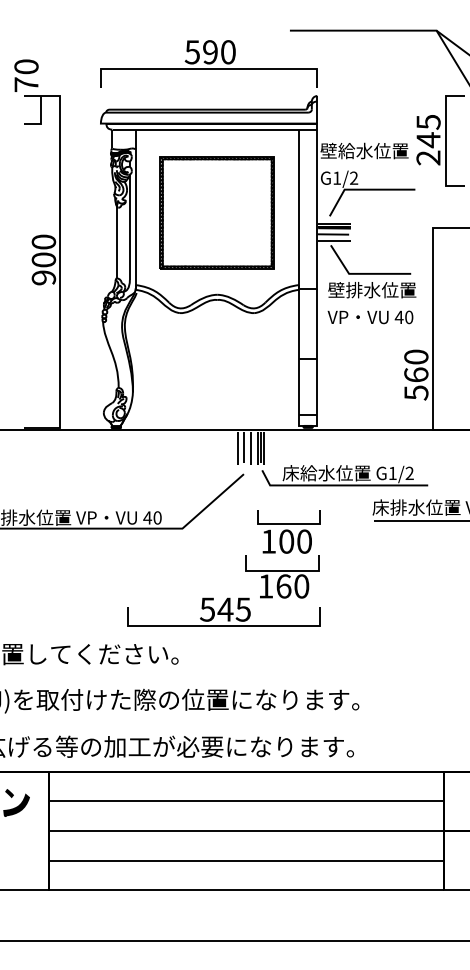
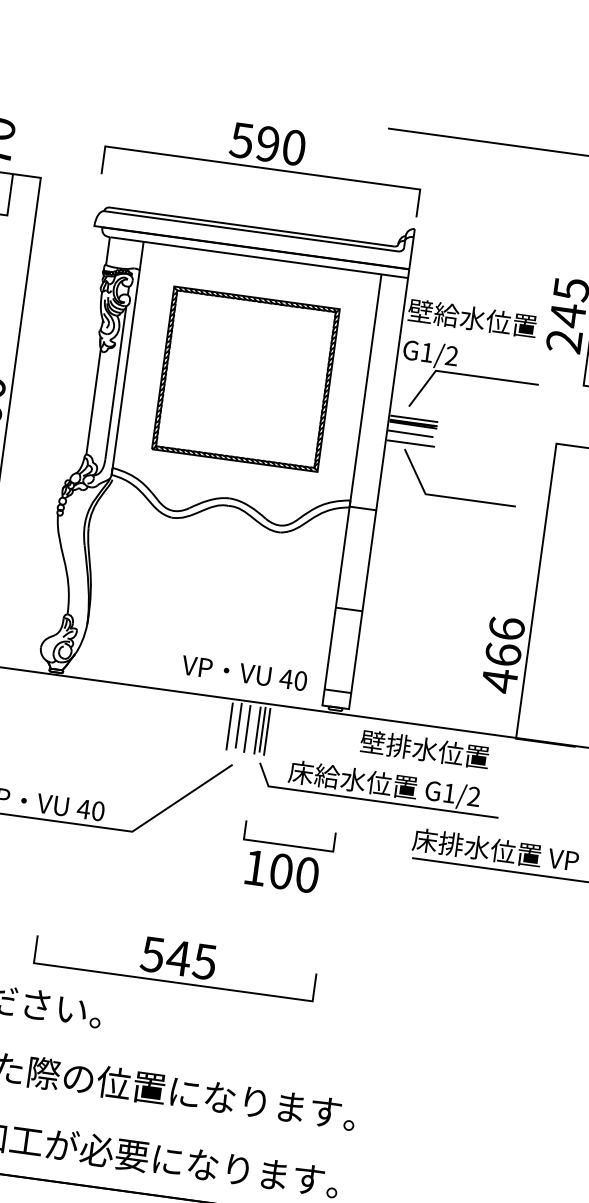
text: (372, 290) -> (425, 750), moved
text: (370, 317) -> (244, 673), moved
text: (416, 375) -> (503, 655), 560 -> 466
part: (282, 576) -> (268, 921), removed

